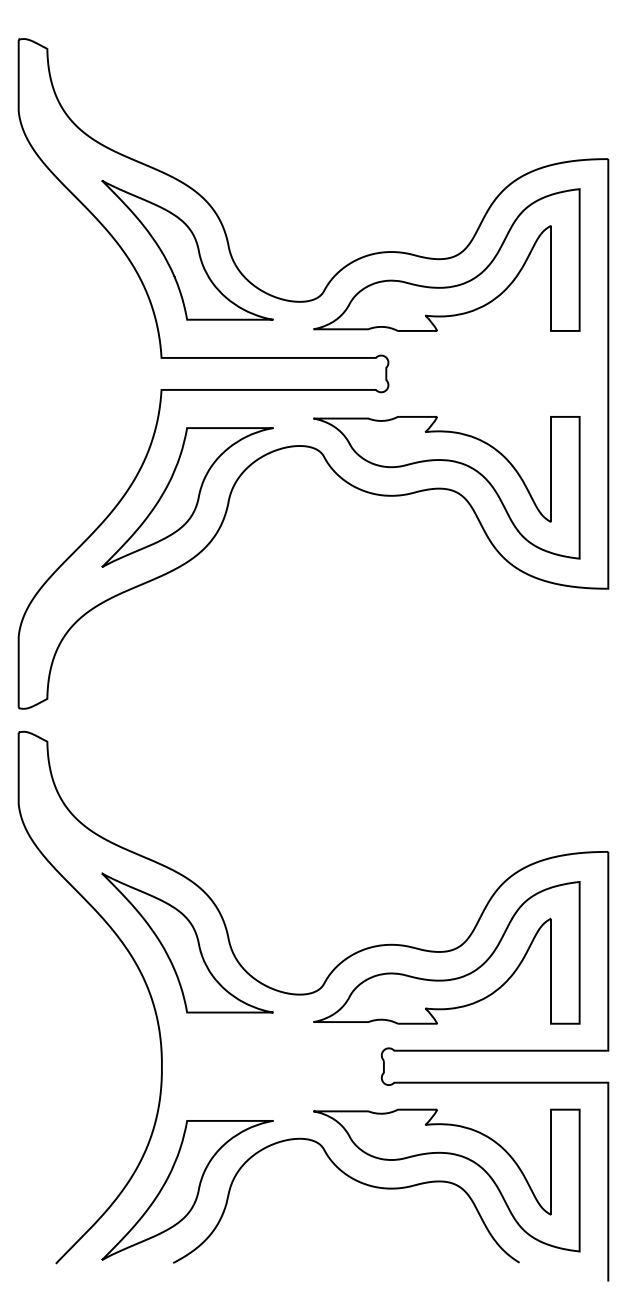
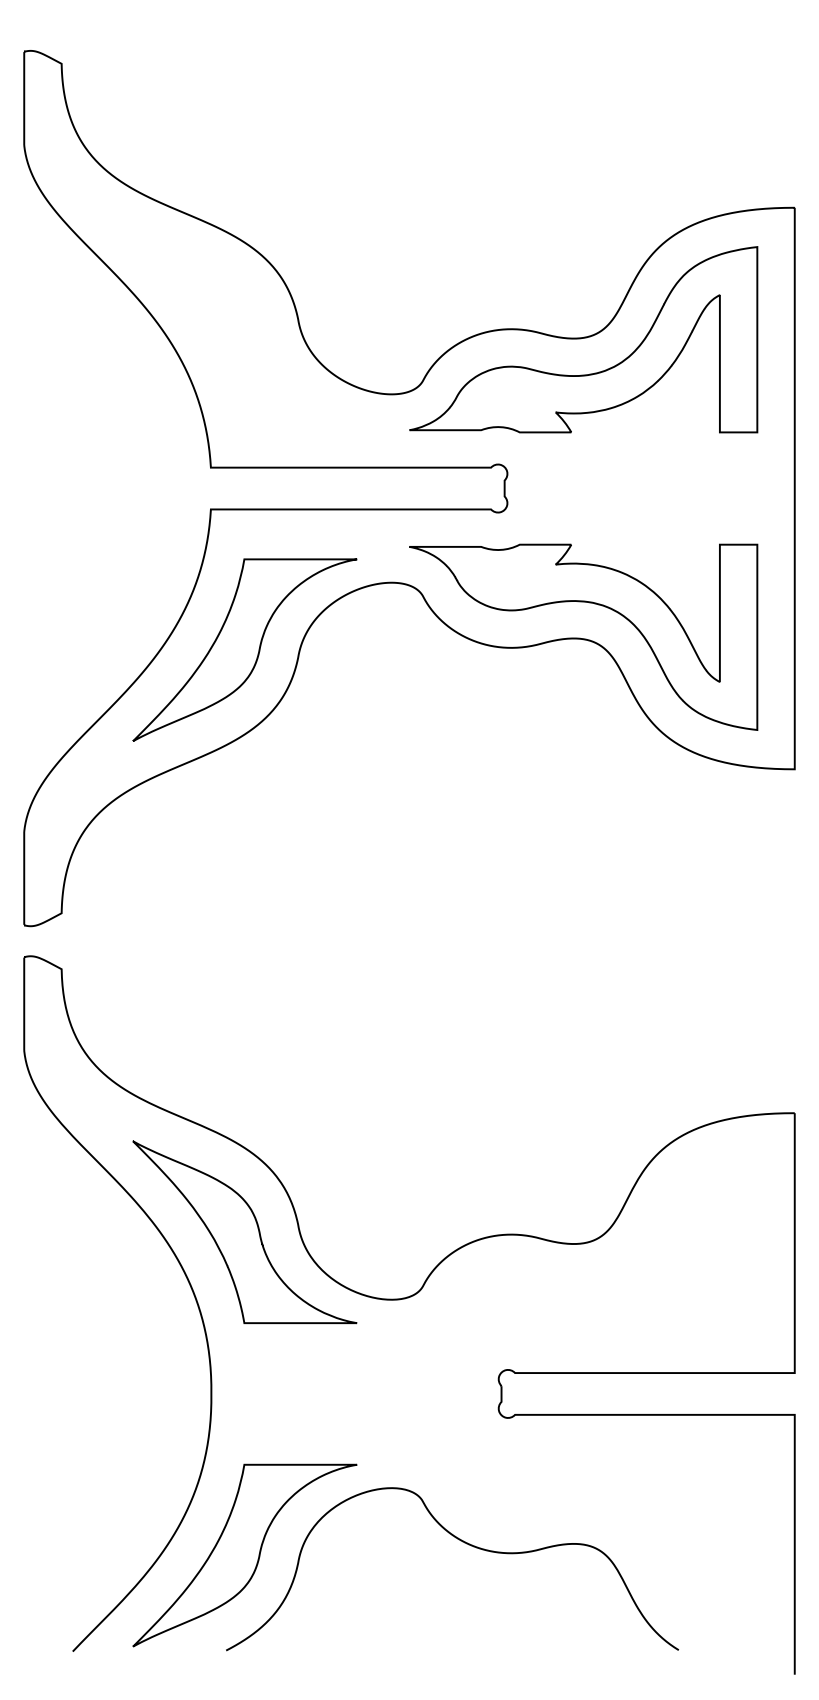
part: (187, 249) -> (244, 325), removed
part: (450, 978) -> (588, 1278), removed
part: (447, 1154) -> (584, 1508), removed

